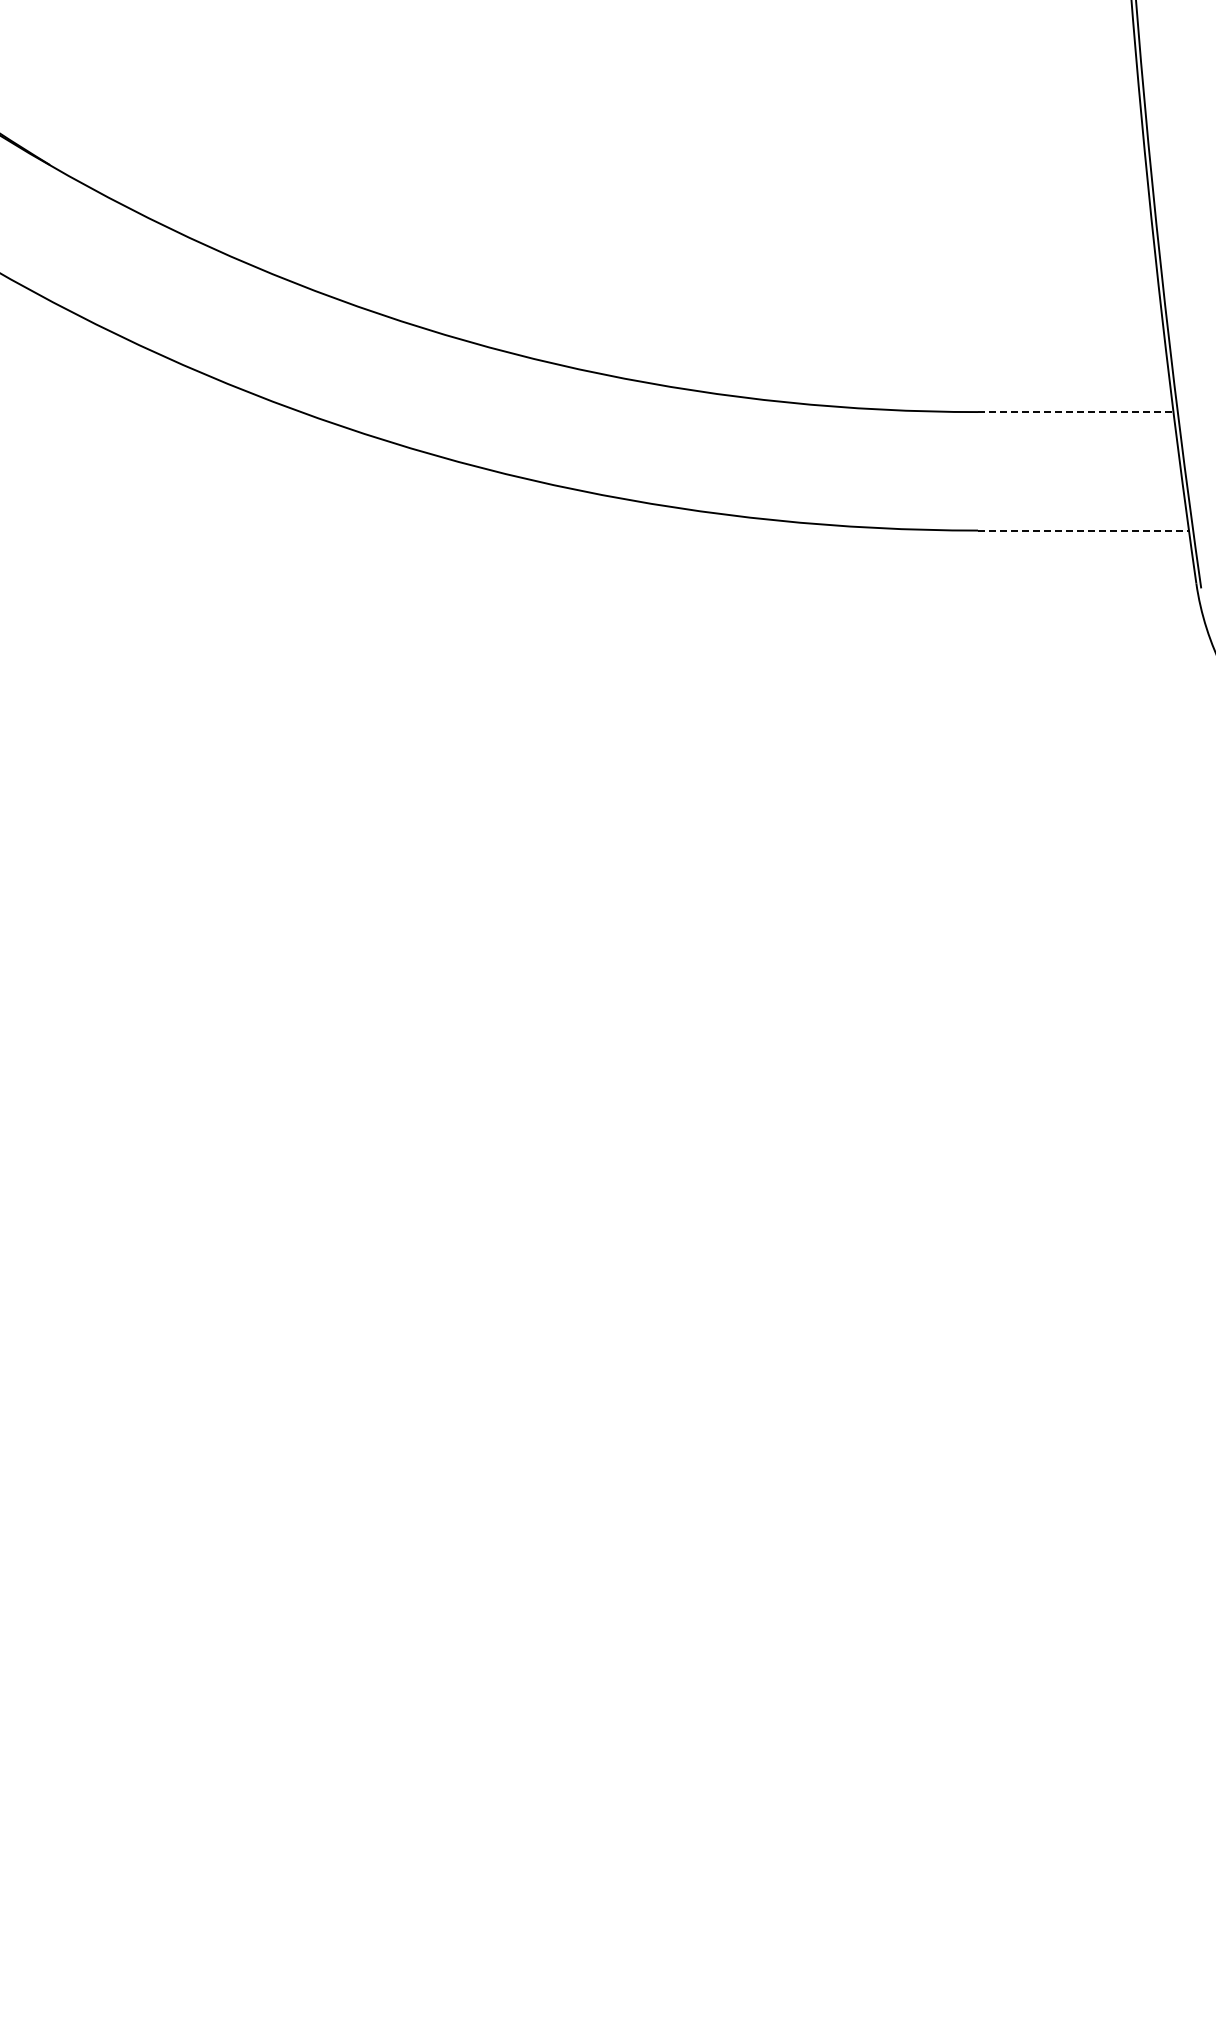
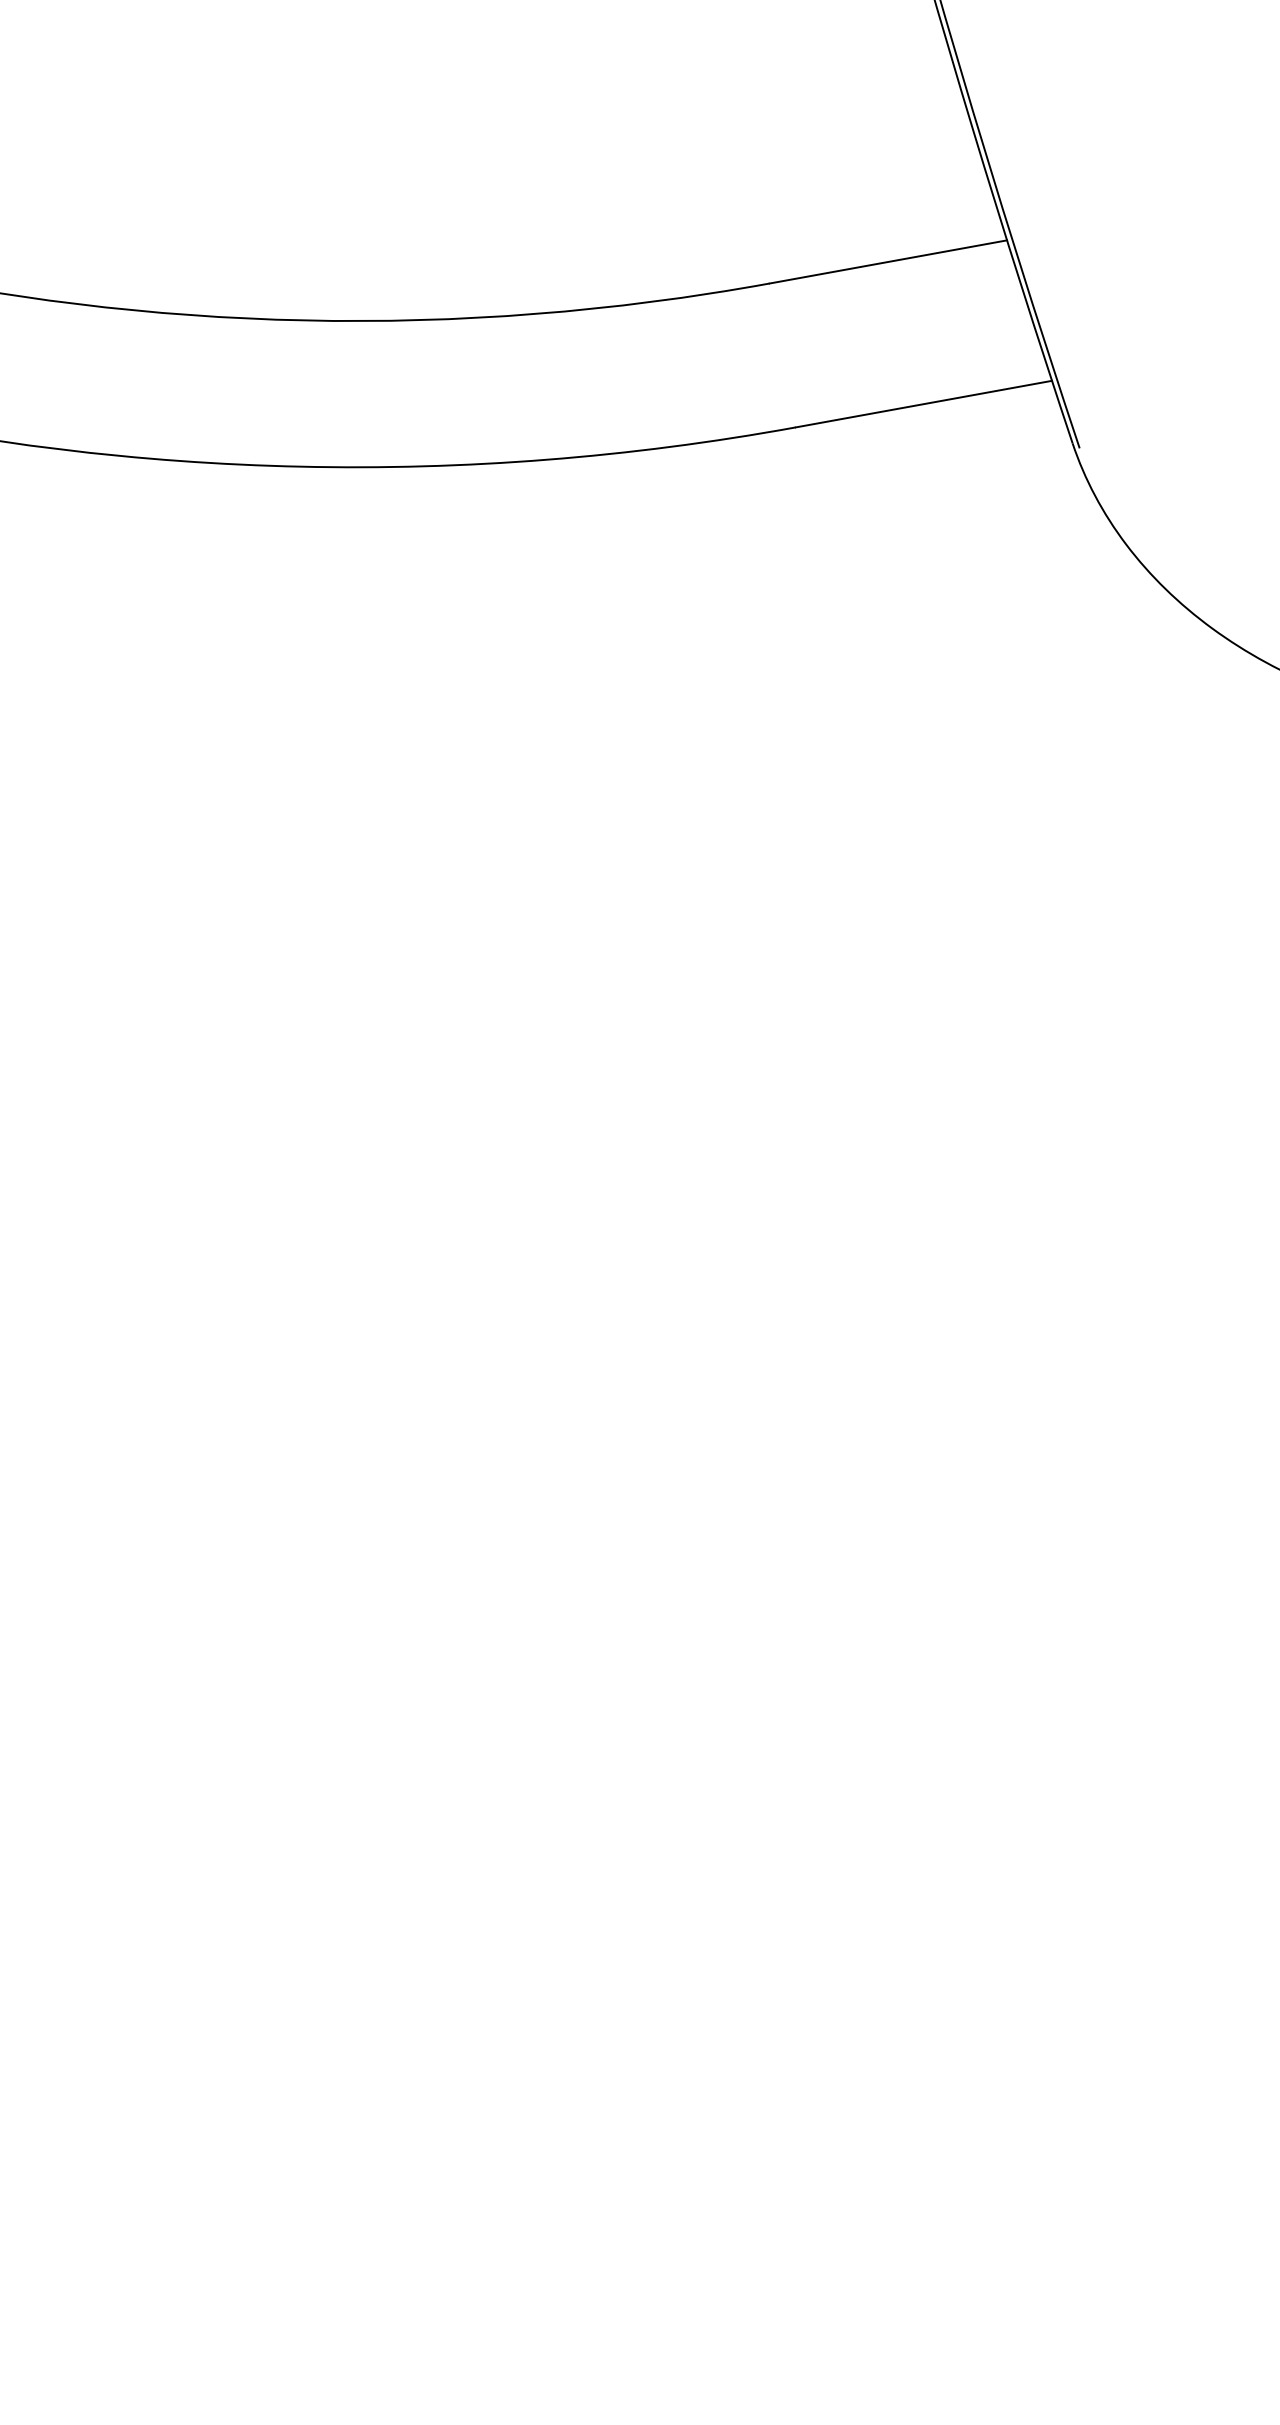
line: (1075, 412) -> (888, 262), dashed -> solid
line: (1083, 530) -> (923, 404), dashed -> solid

